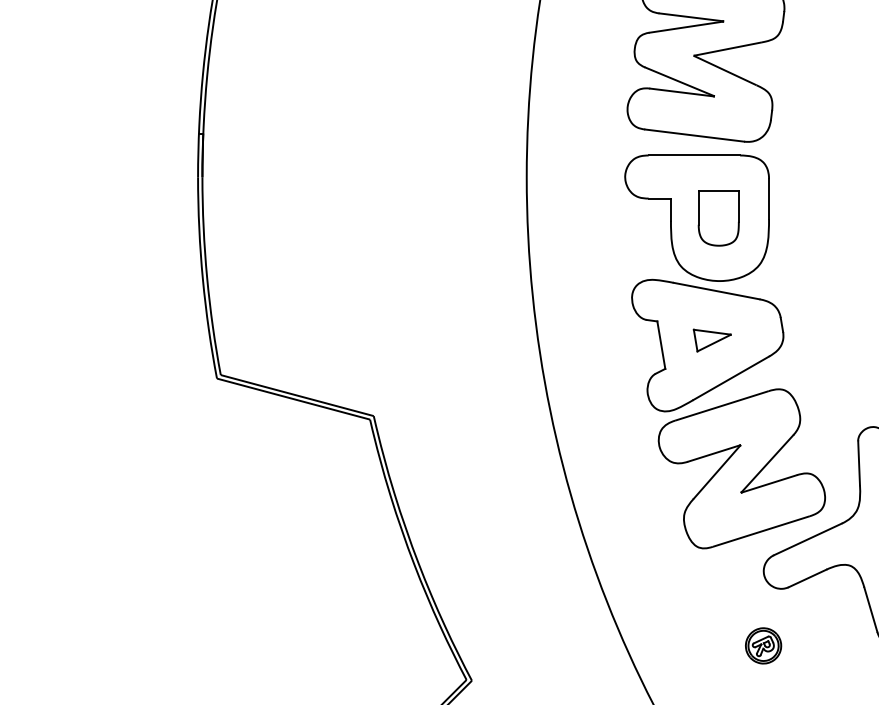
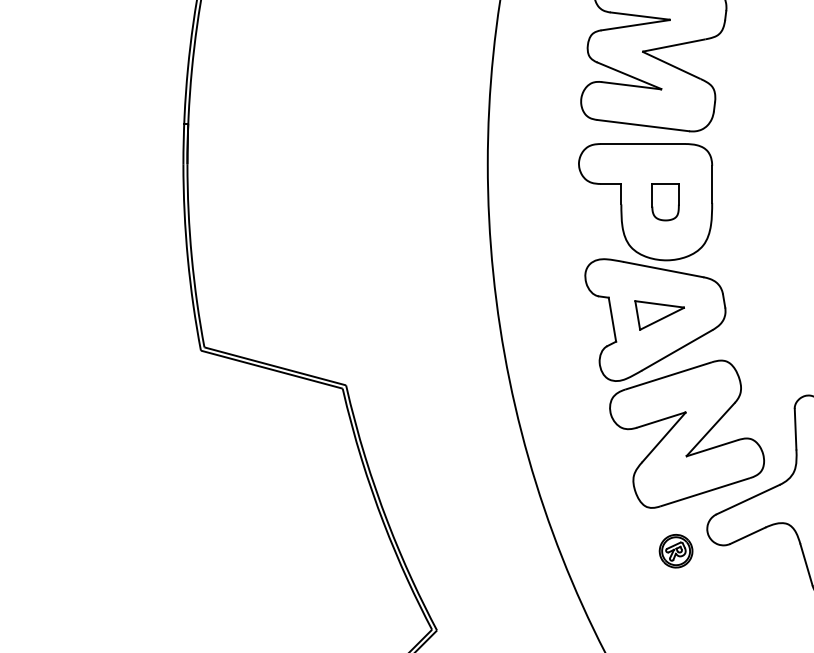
part: (718, 218) -> (665, 202), size x0.71
part: (712, 340) -> (659, 315), size x1.43
part: (762, 646) -> (675, 551), moved

